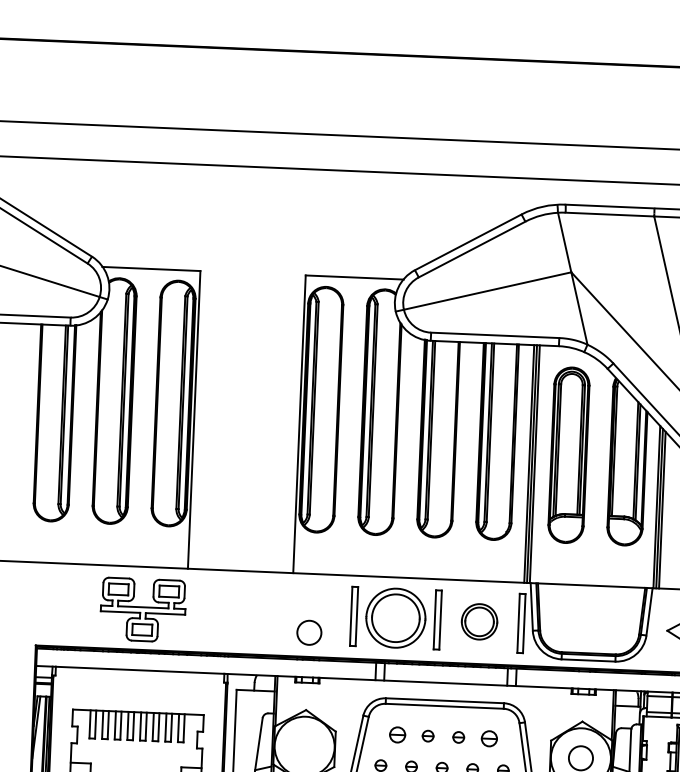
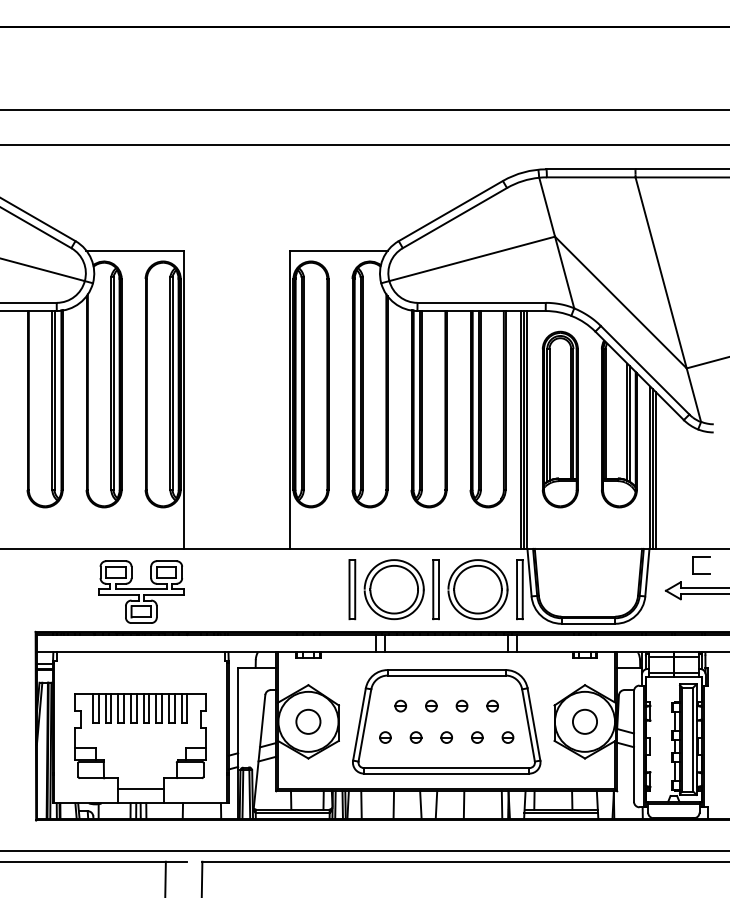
part: (479, 621) -> (477, 589), size x1.67
circle: (309, 632) -> (308, 721), moved
part: (397, 734) -> (400, 705), size x0.71
part: (489, 738) -> (492, 705), size x0.71

